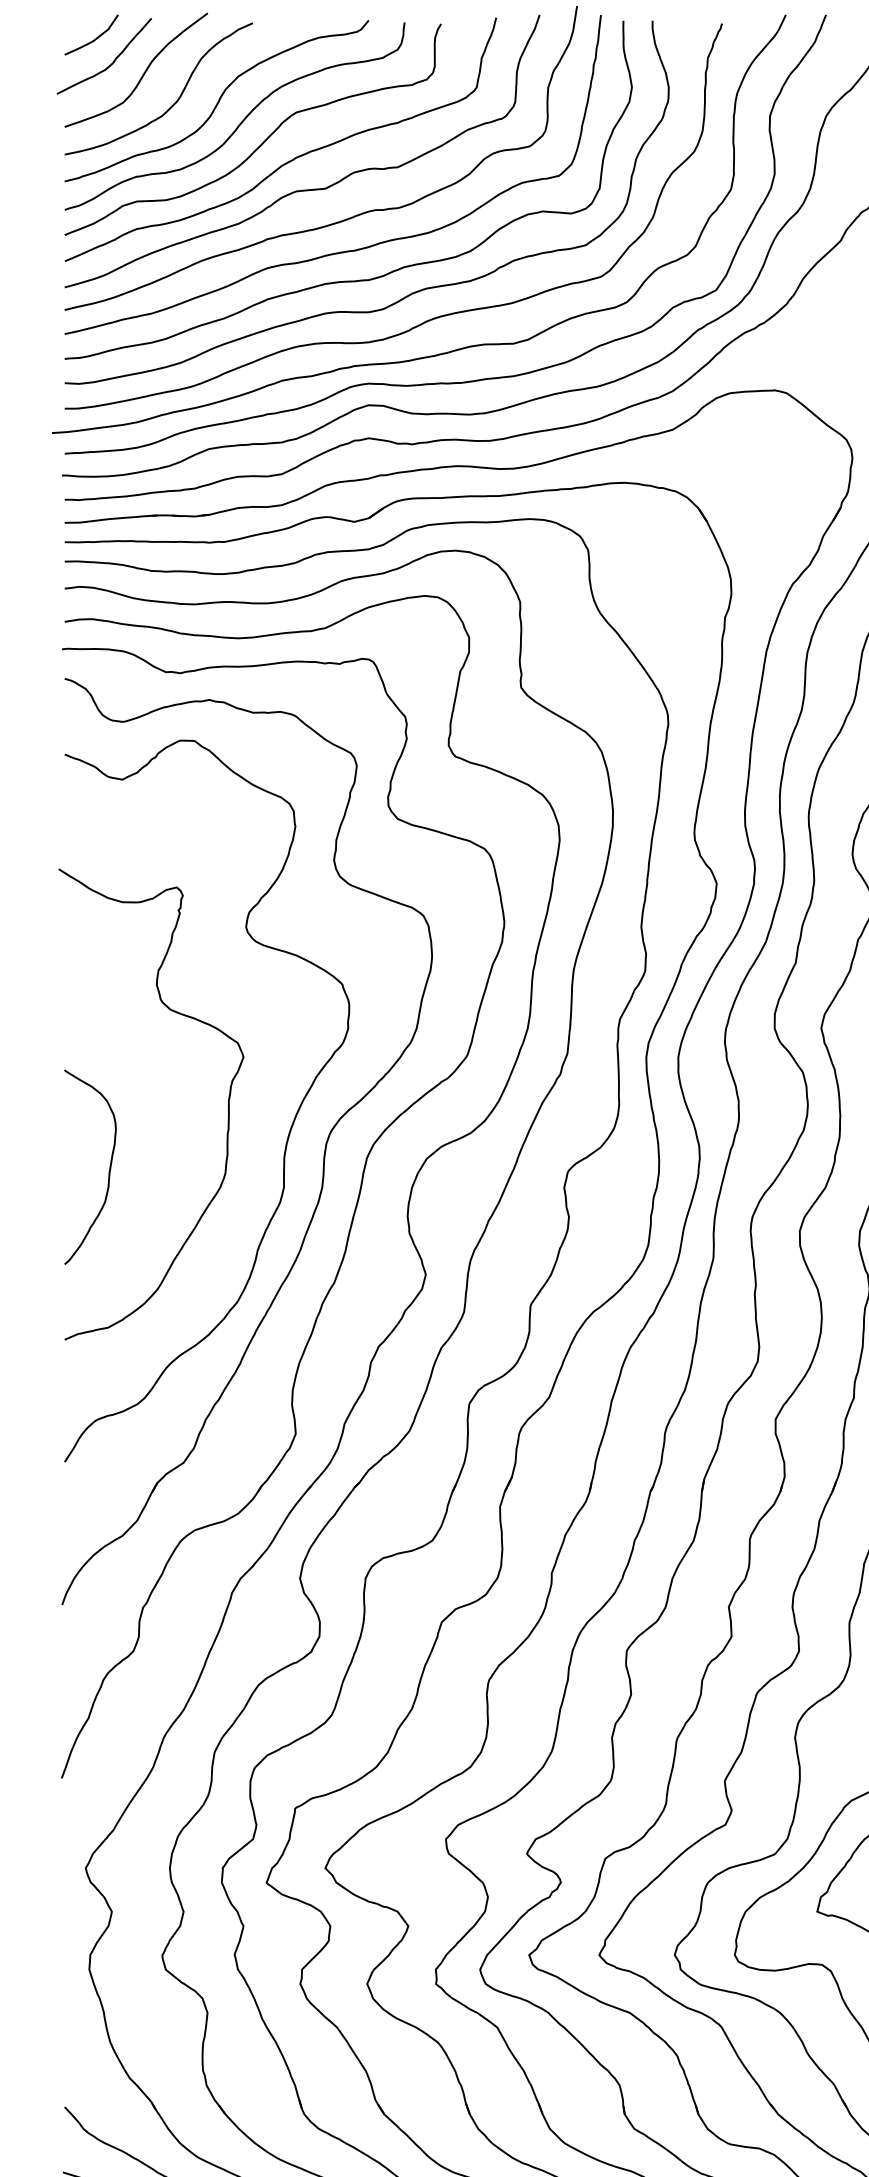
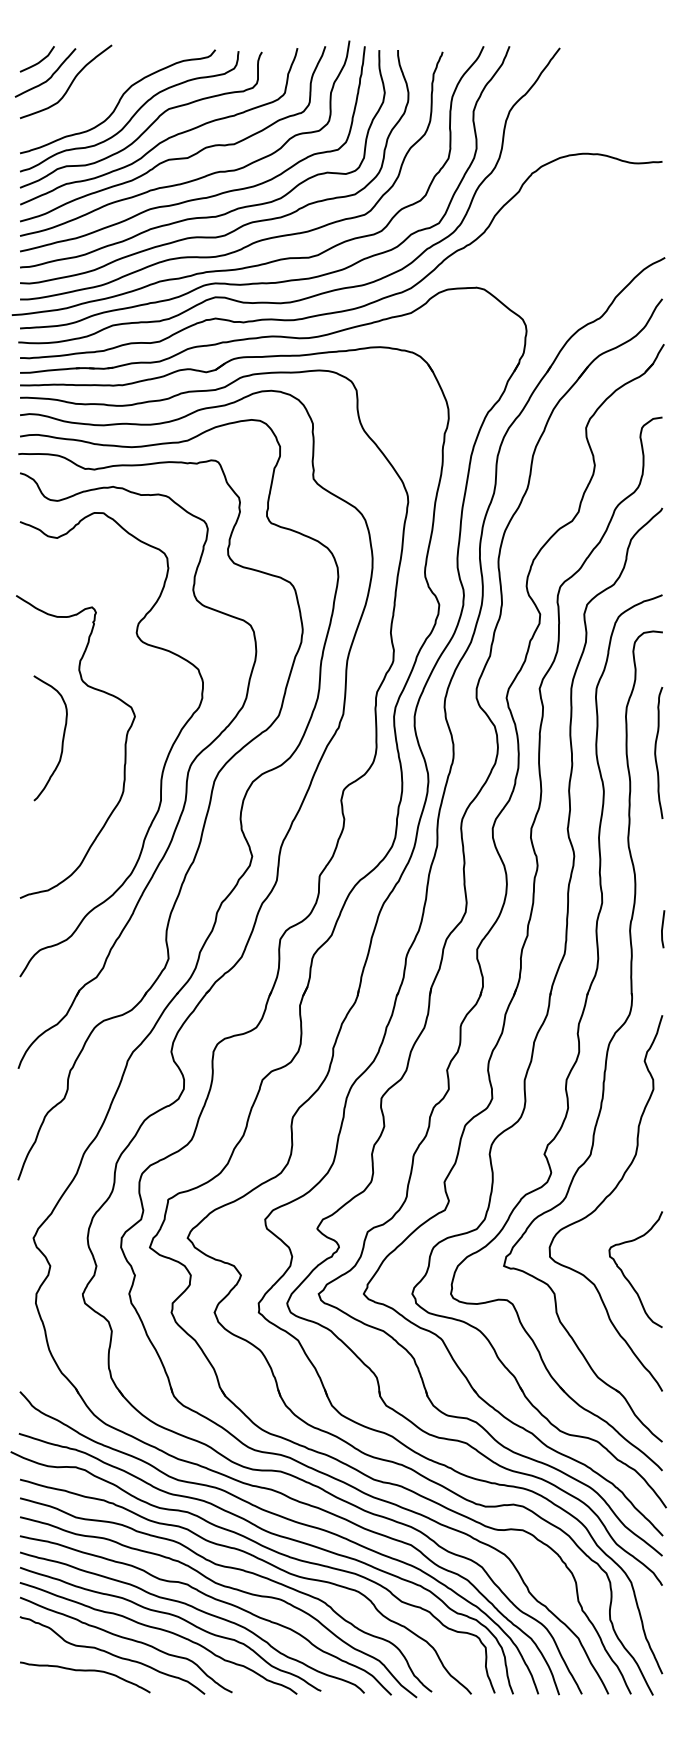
curve: (177, 97) -> (92, 99), removed
curve: (107, 1173) -> (61, 742), moved

